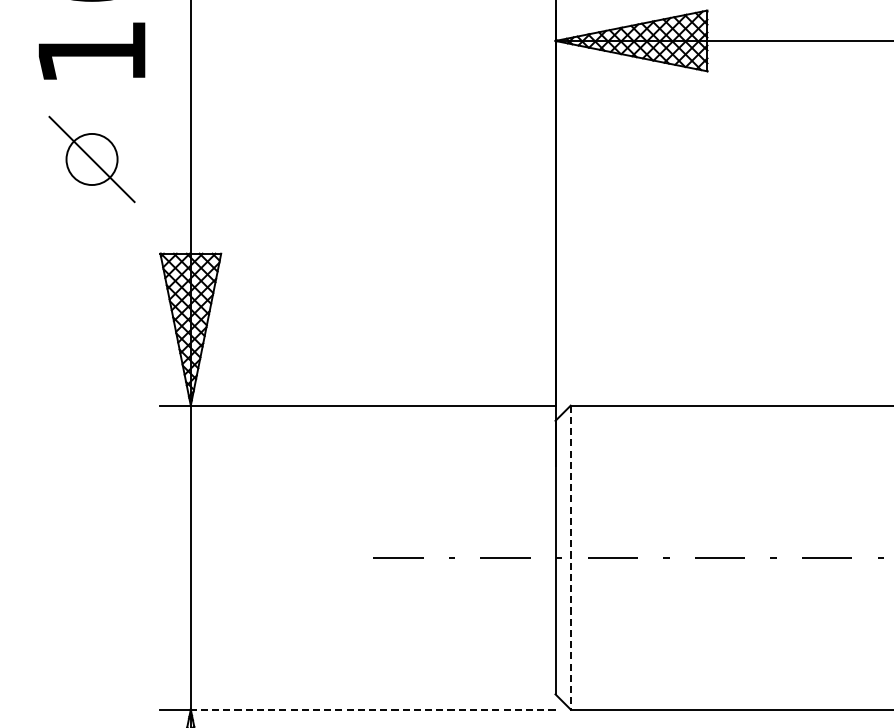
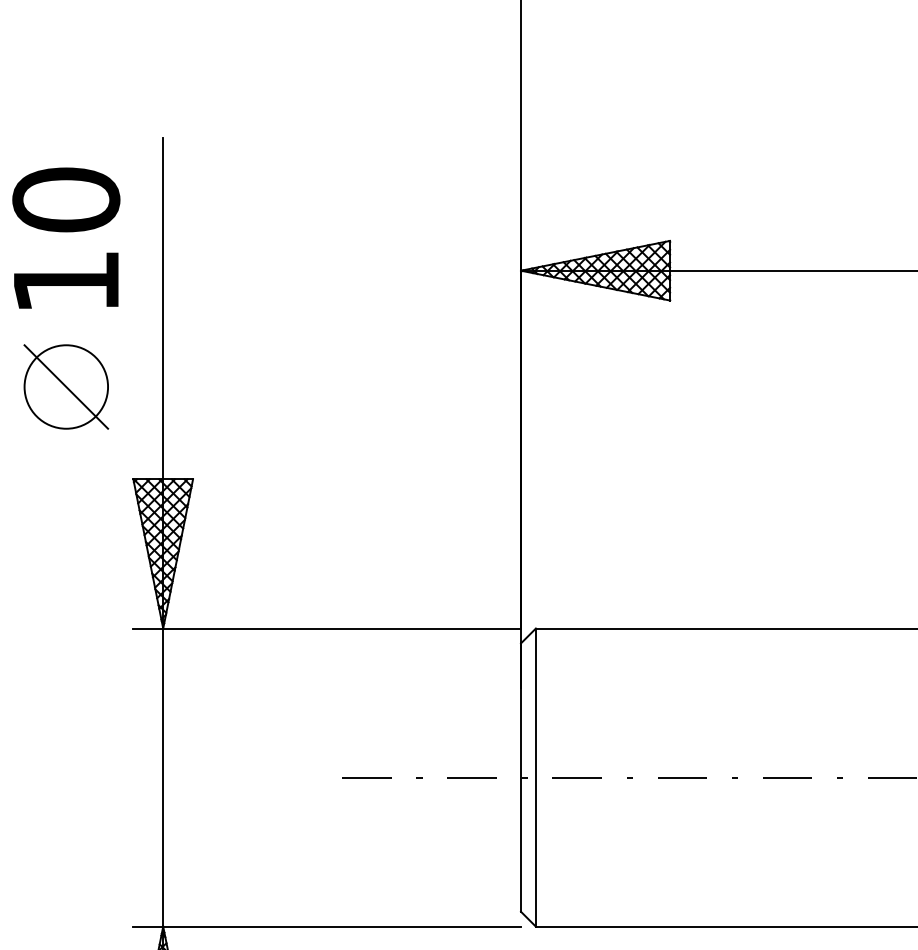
circle: (92, 158) -> (66, 386), size x1.67
line: (570, 558) -> (535, 778), dashed -> solid
line: (373, 709) -> (342, 926), dashed -> solid

